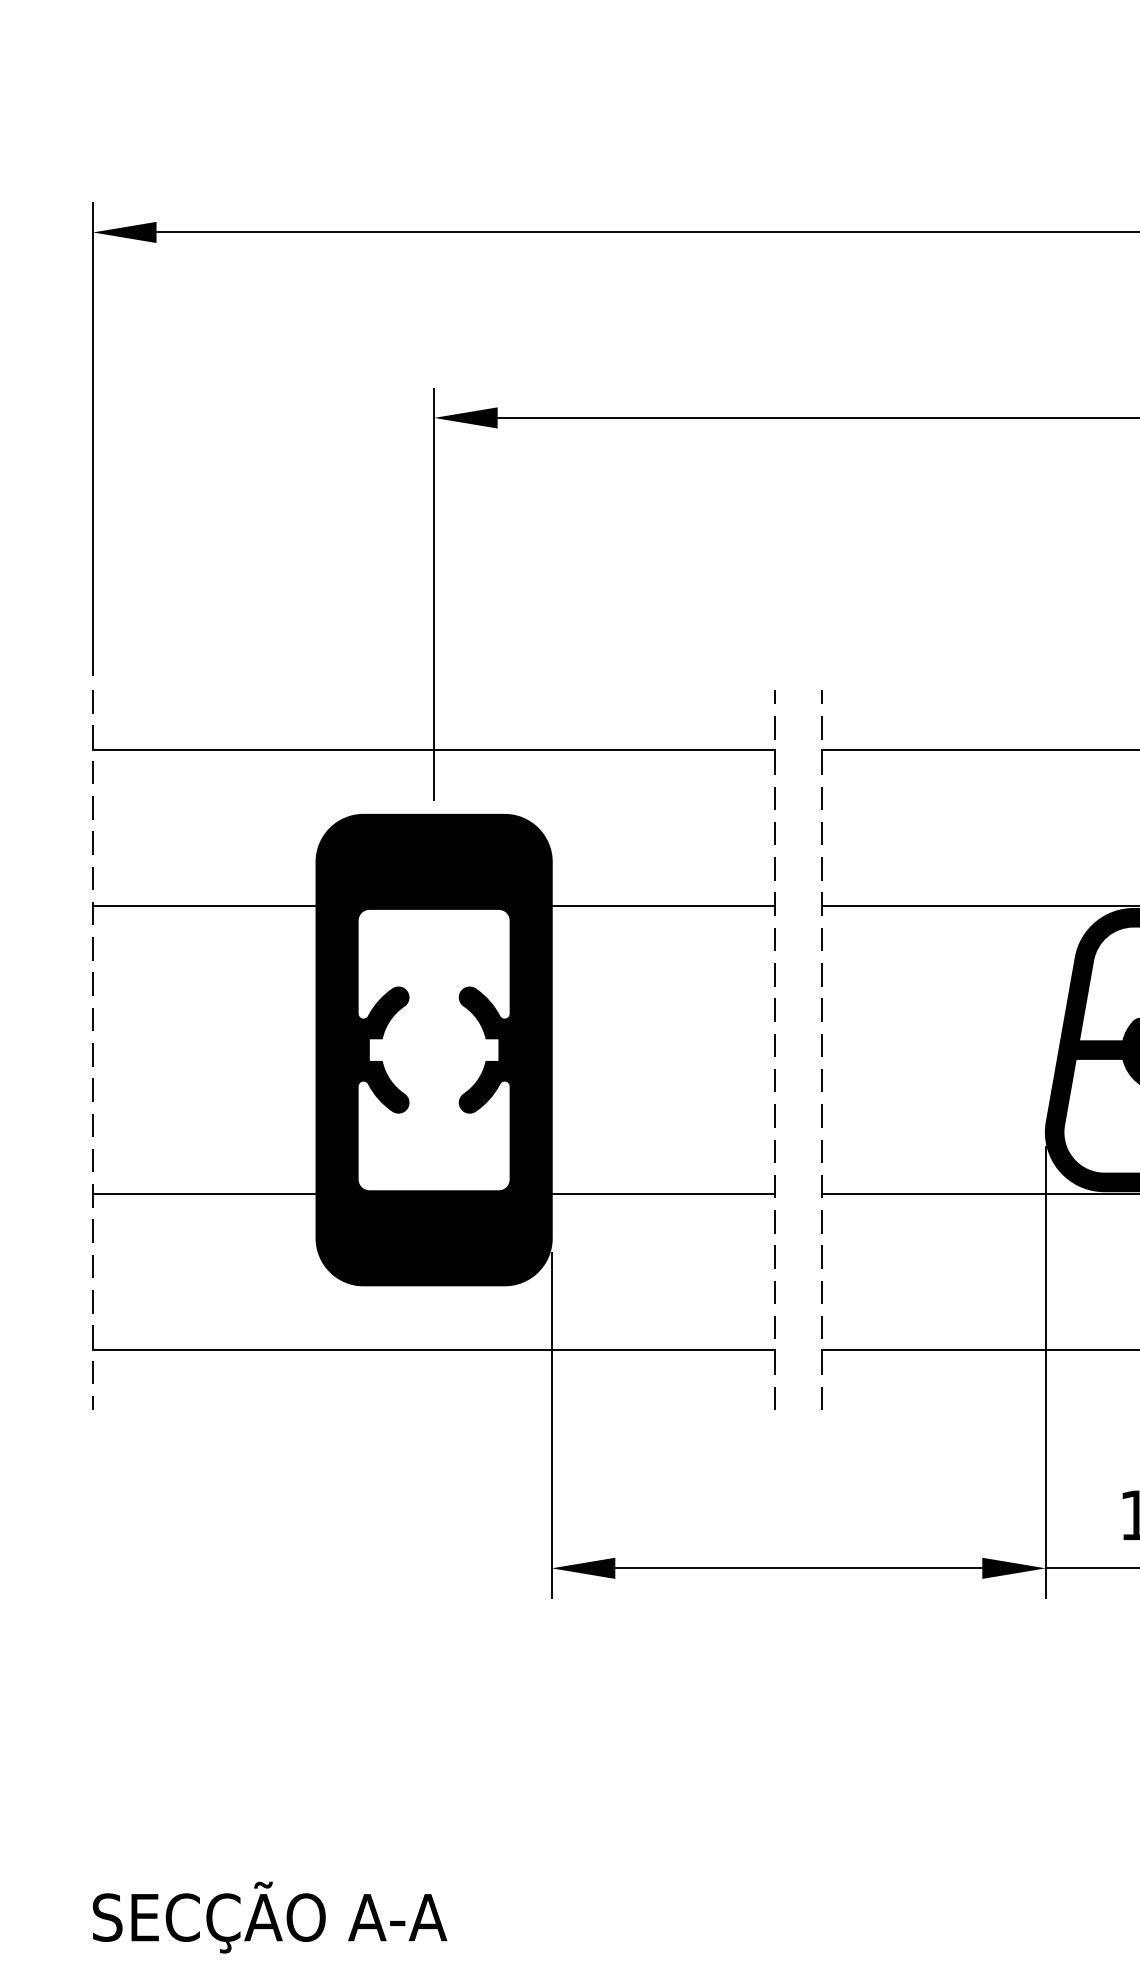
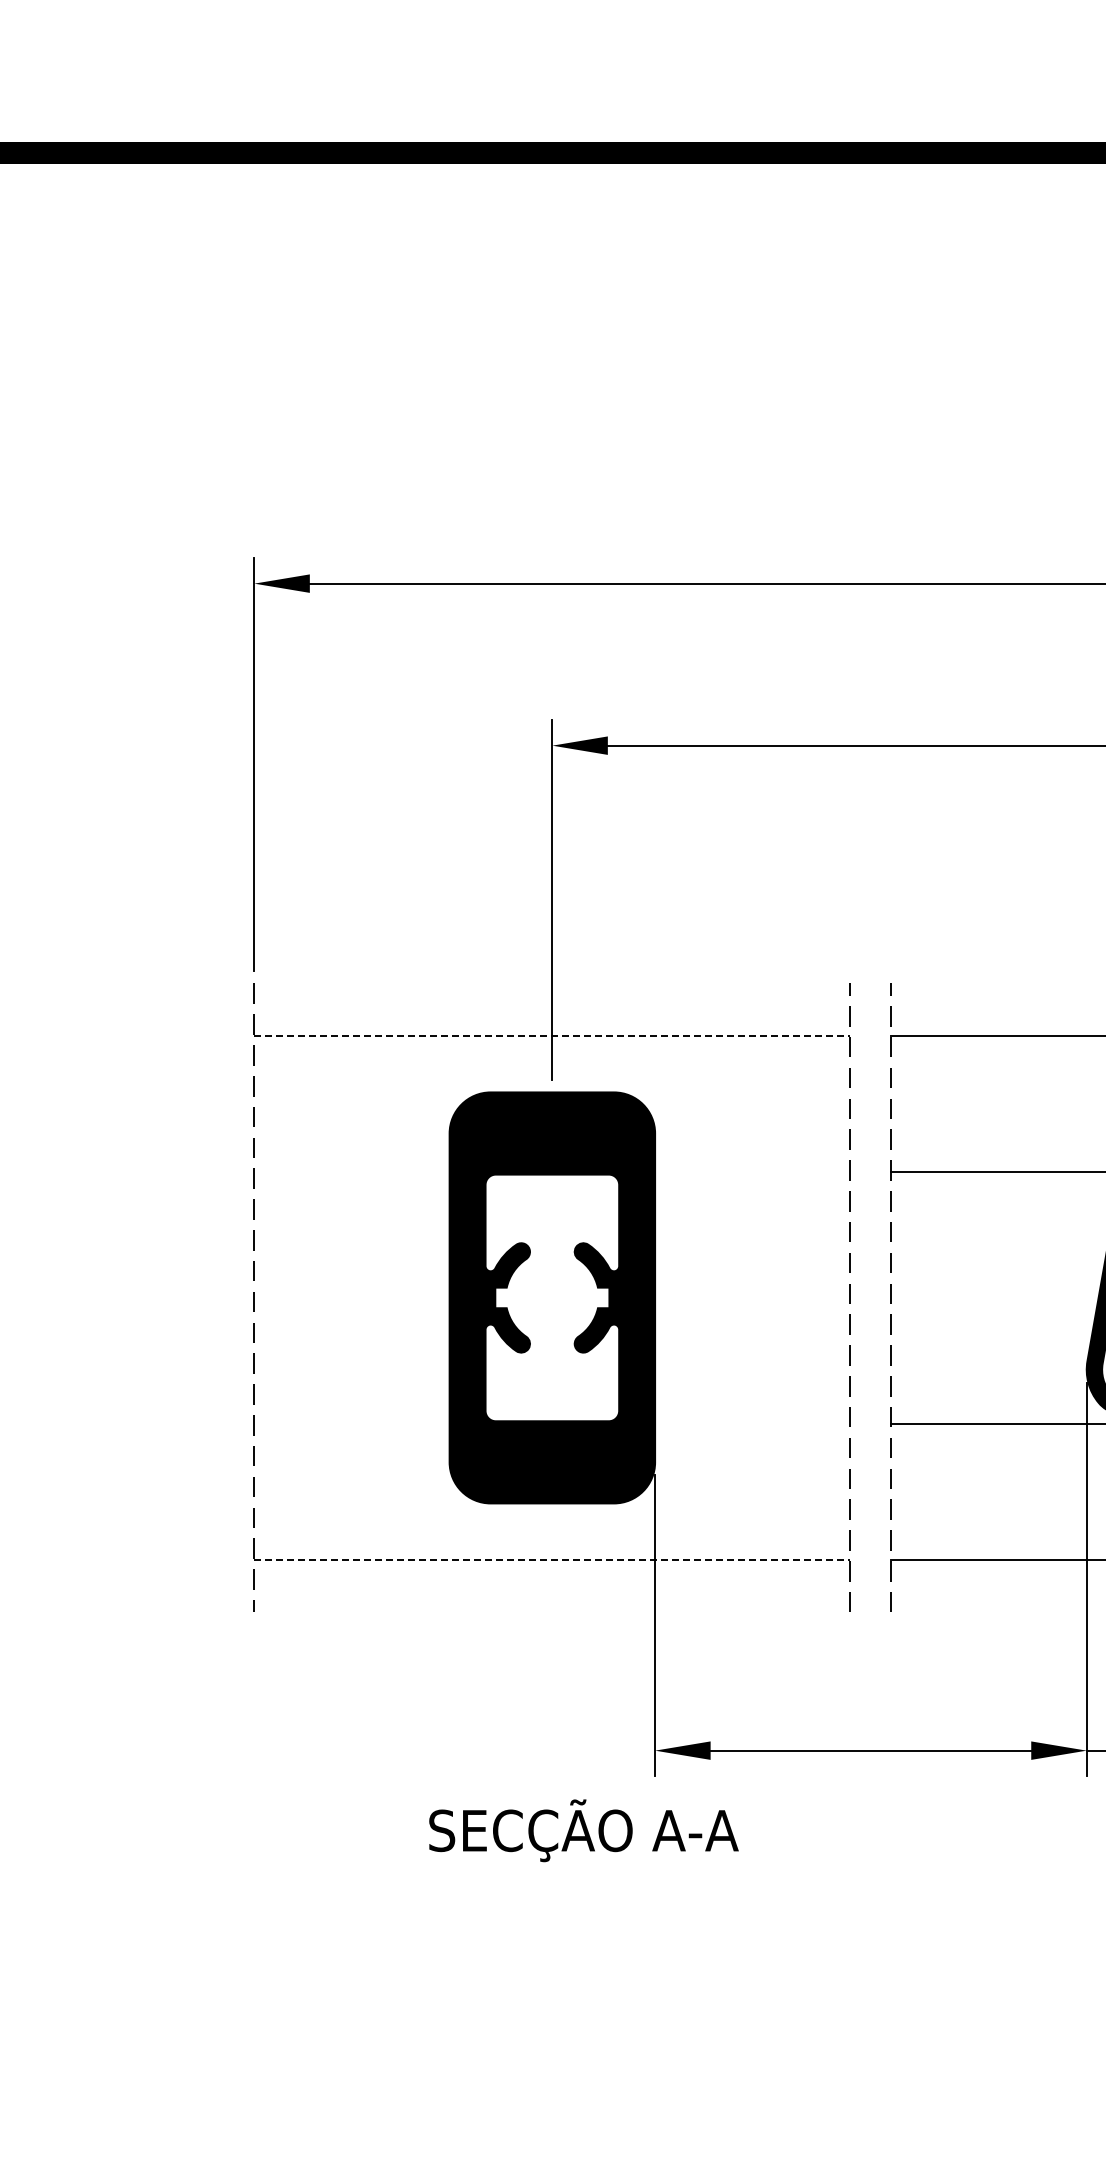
line: (434, 749) -> (552, 1035), solid -> dashed
line: (204, 906) -> (351, 1172), removed
line: (663, 906) -> (752, 1172), removed
line: (204, 1193) -> (351, 1423), removed
line: (663, 1193) -> (752, 1423), removed
line: (434, 1349) -> (552, 1559), solid -> dashed
text: (269, 1917) -> (583, 1830), moved

